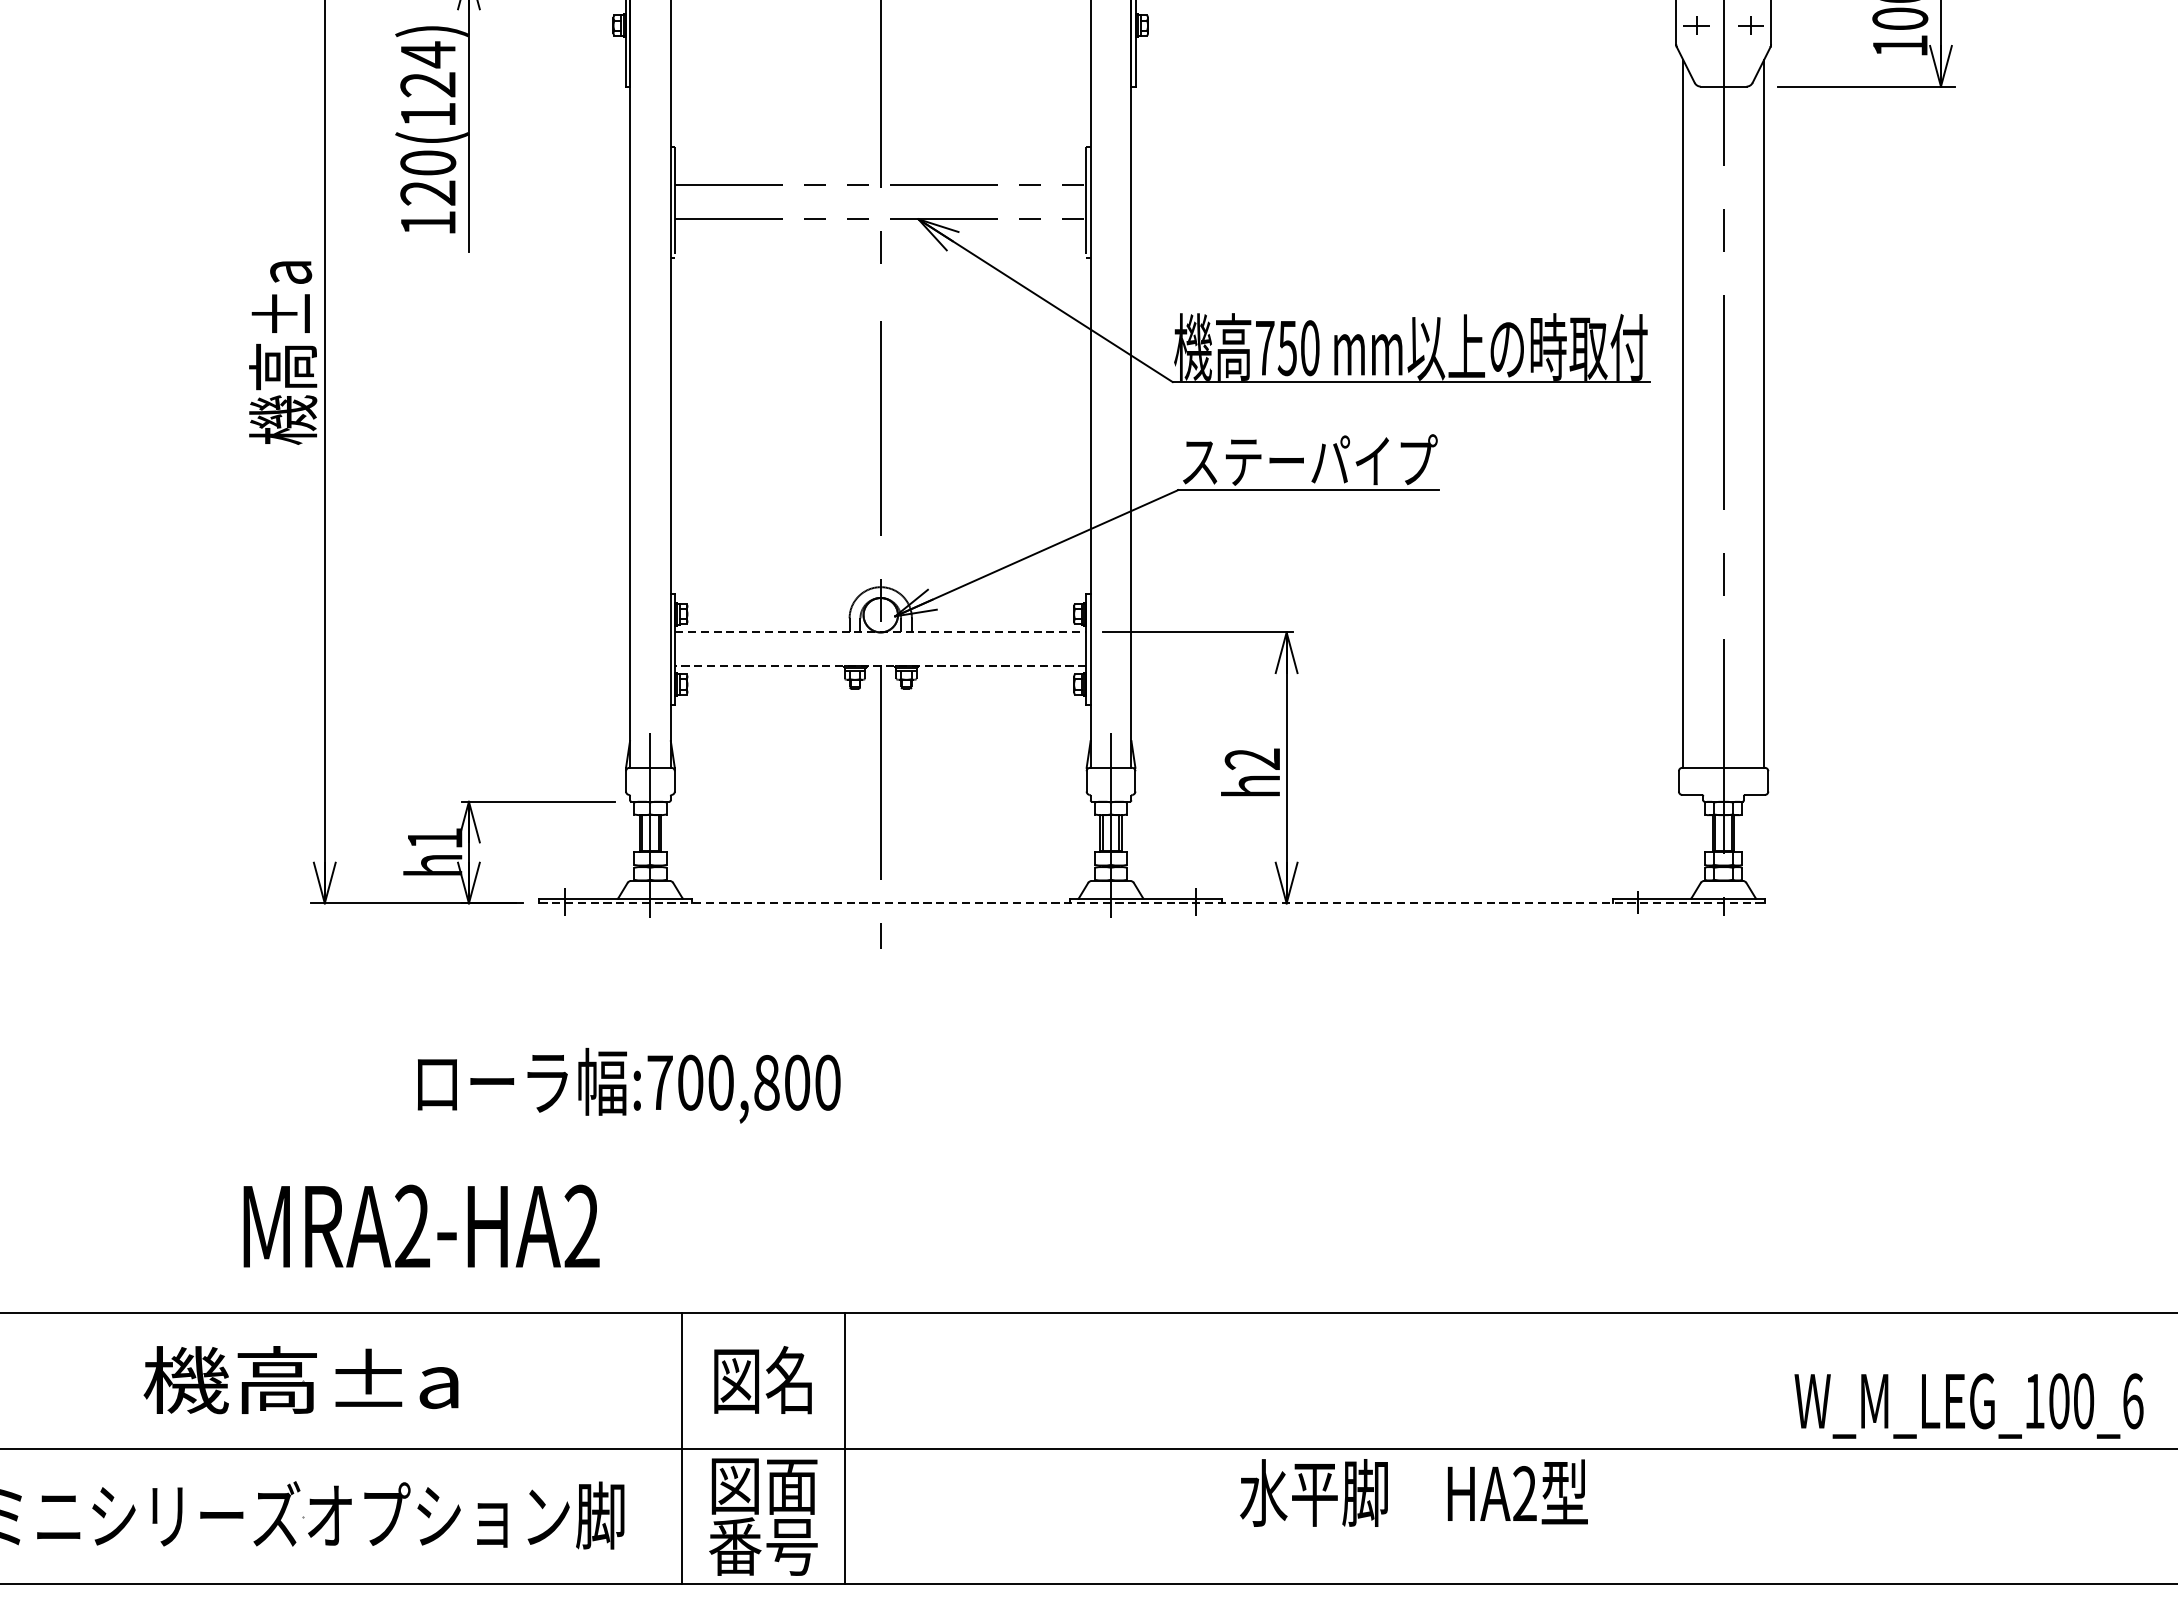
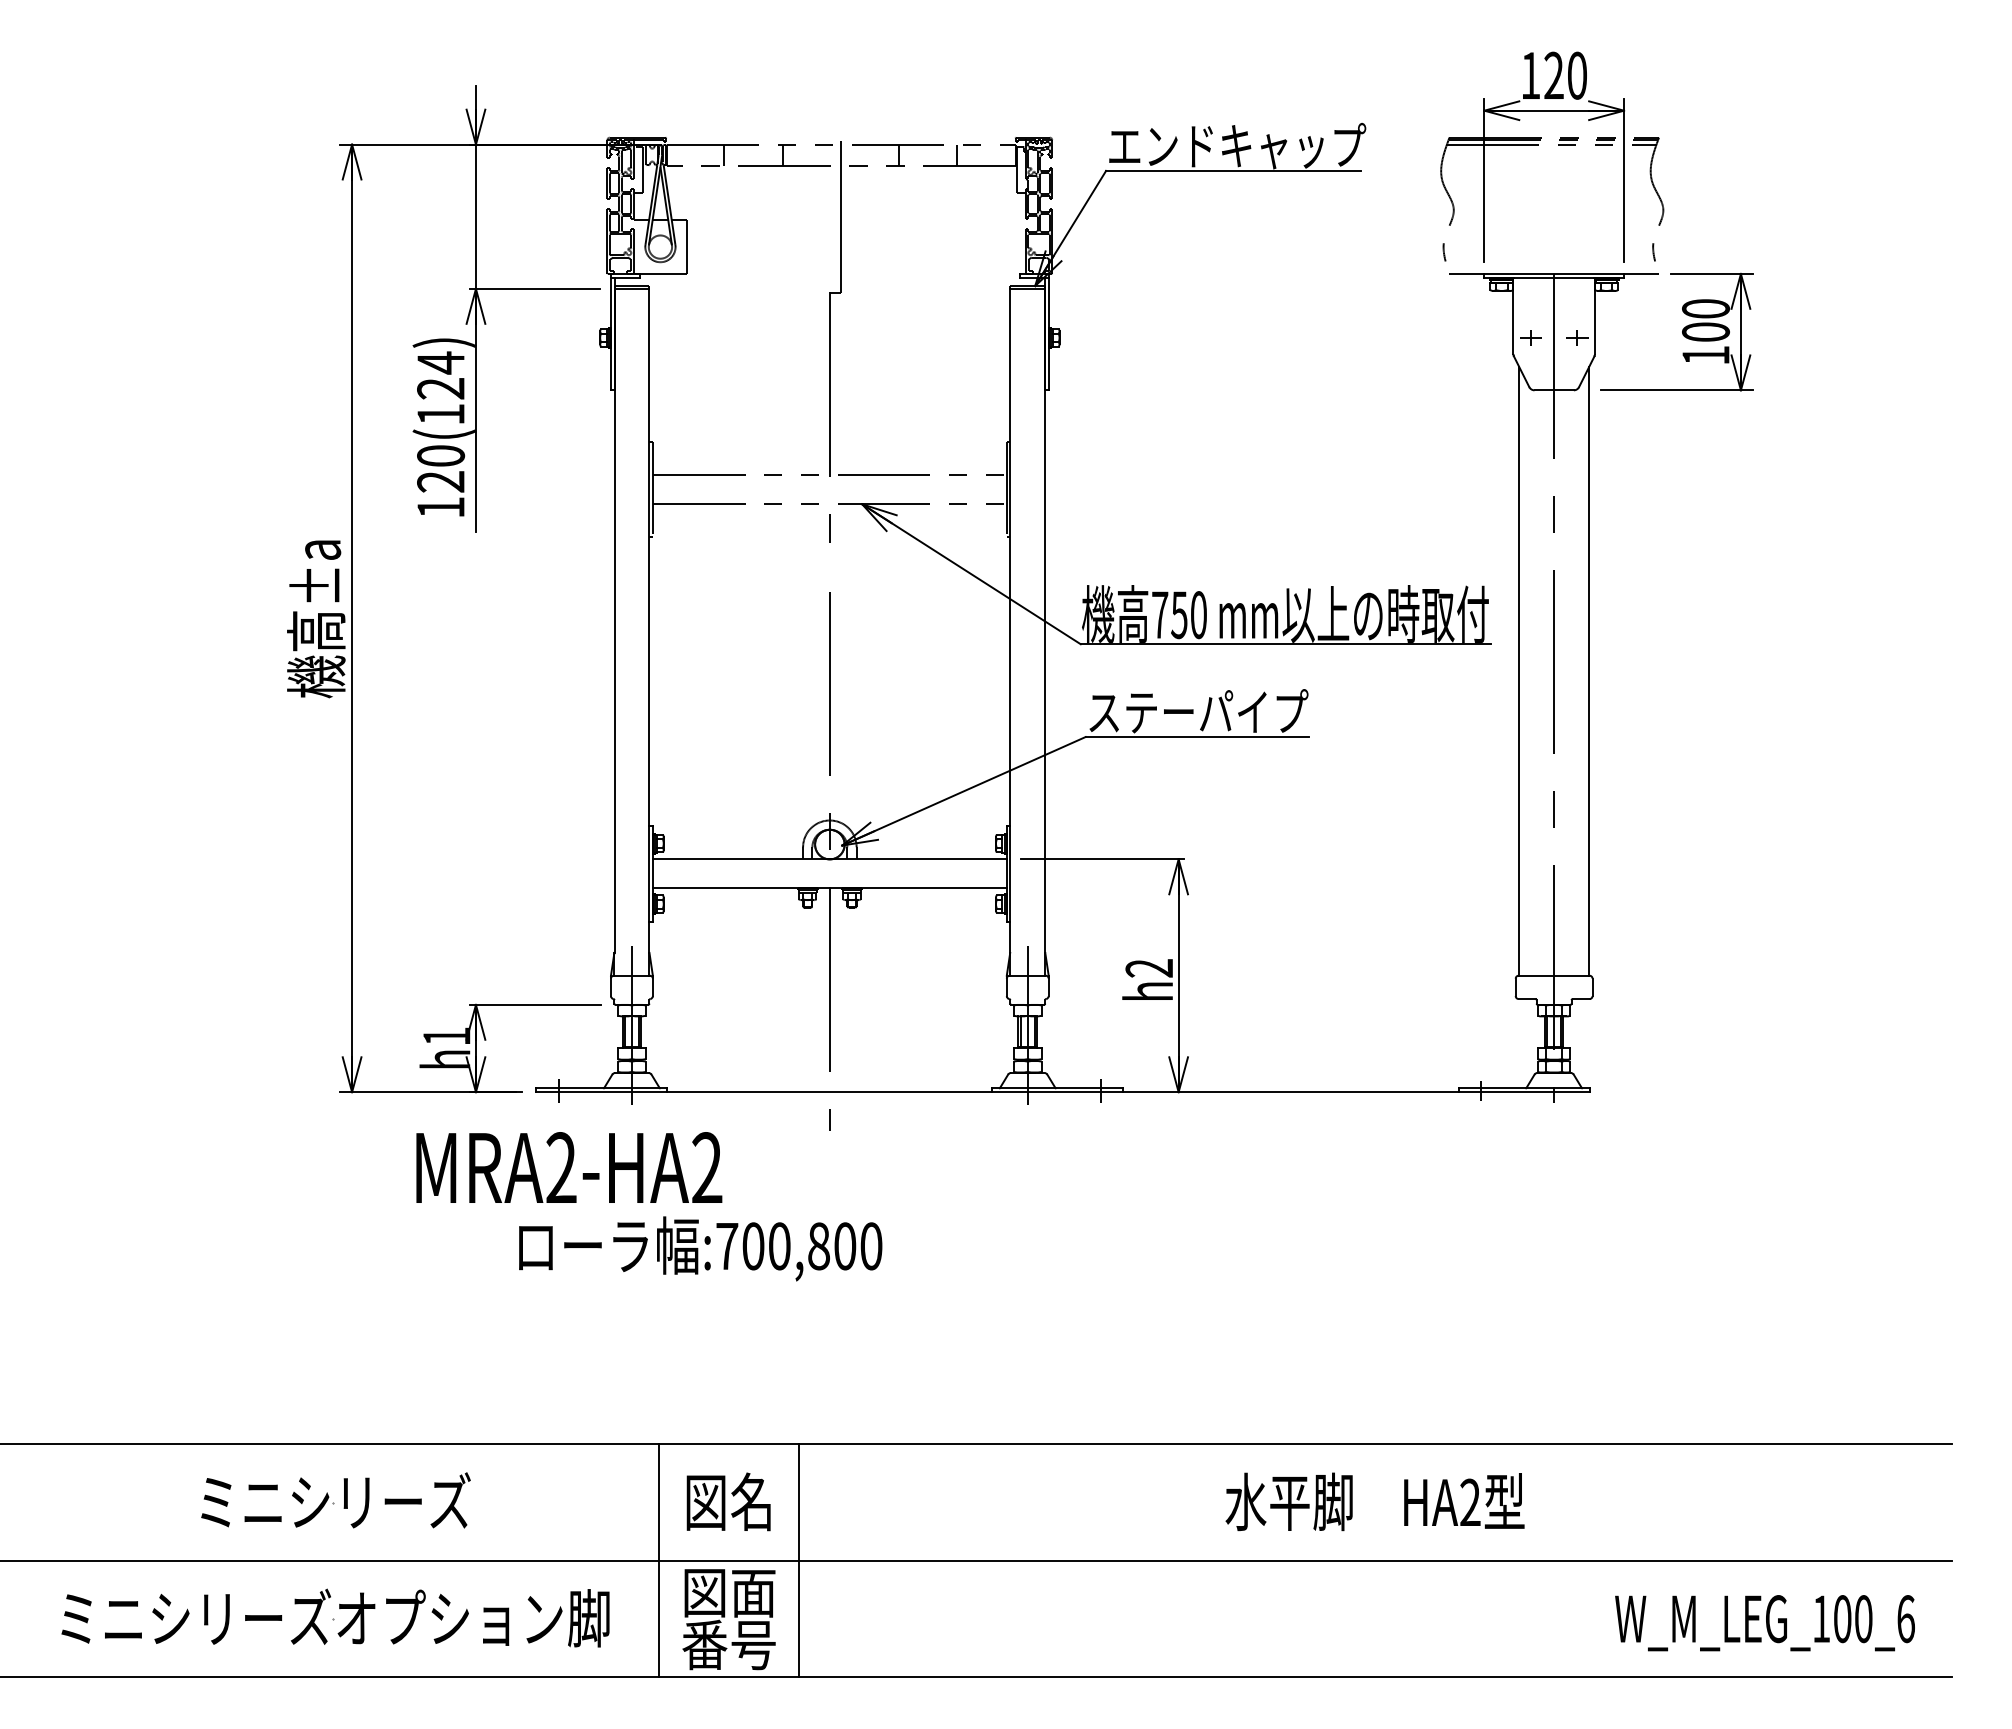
line: (880, 632) -> (829, 859), dashed -> solid
line: (880, 666) -> (829, 888), dashed -> solid
line: (1152, 903) -> (1063, 1092), dashed -> solid
text: (628, 1085) -> (700, 1248), moved
text: (421, 1226) -> (569, 1167), moved
text: (303, 1379) -> (333, 1501), 機高±a -> ミニシリーズ
text: (1968, 1406) -> (1764, 1623), moved
text: (1413, 1492) -> (1374, 1501), moved

